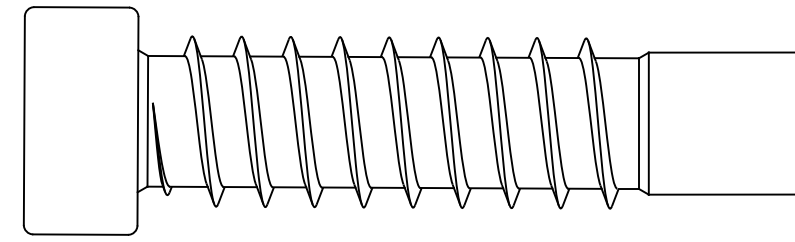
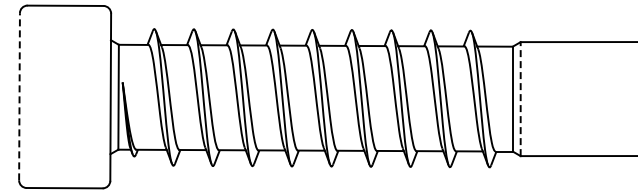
line: (24, 120) -> (19, 96), solid -> dashed
line: (648, 124) -> (520, 99), solid -> dashed

